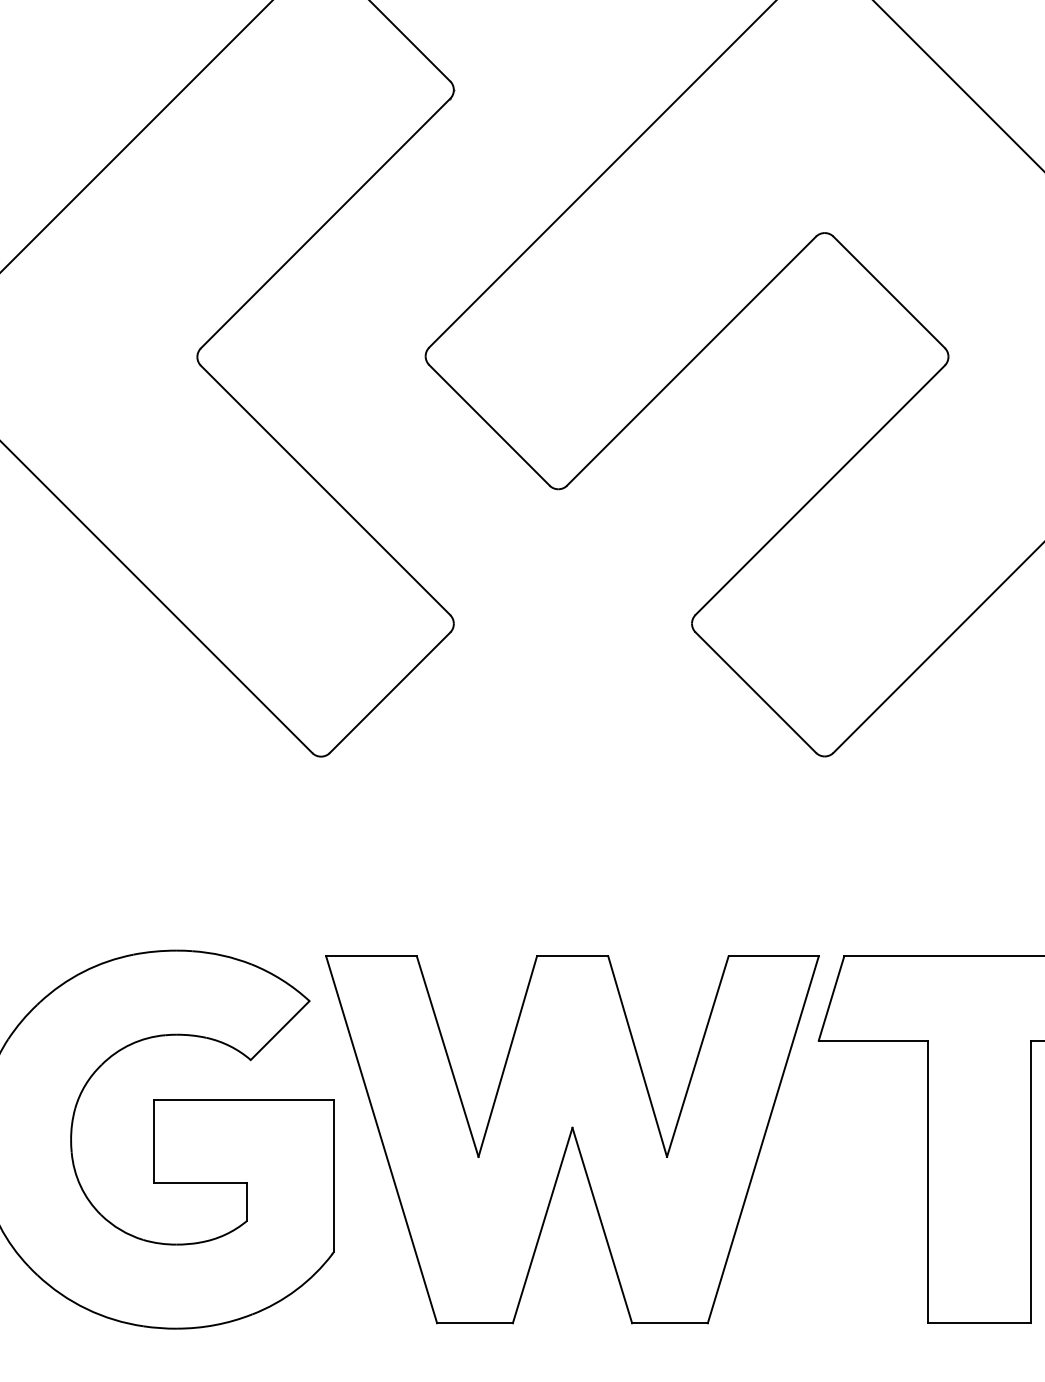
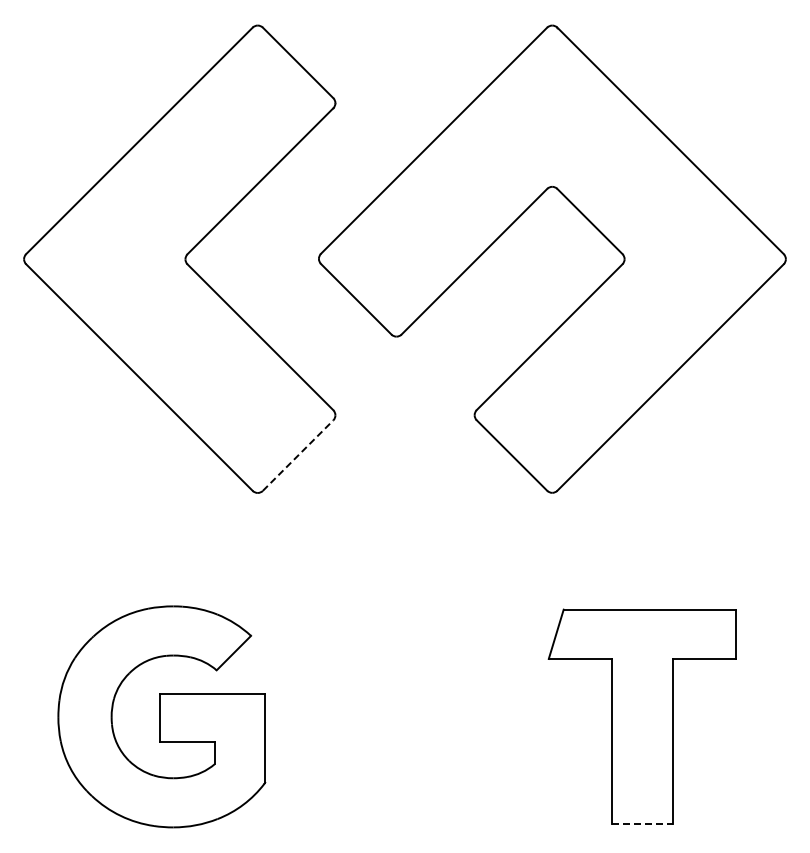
line: (390, 692) -> (298, 455), solid -> dashed
part: (571, 1138) -> (404, 716), removed
line: (980, 1323) -> (643, 824), solid -> dashed

